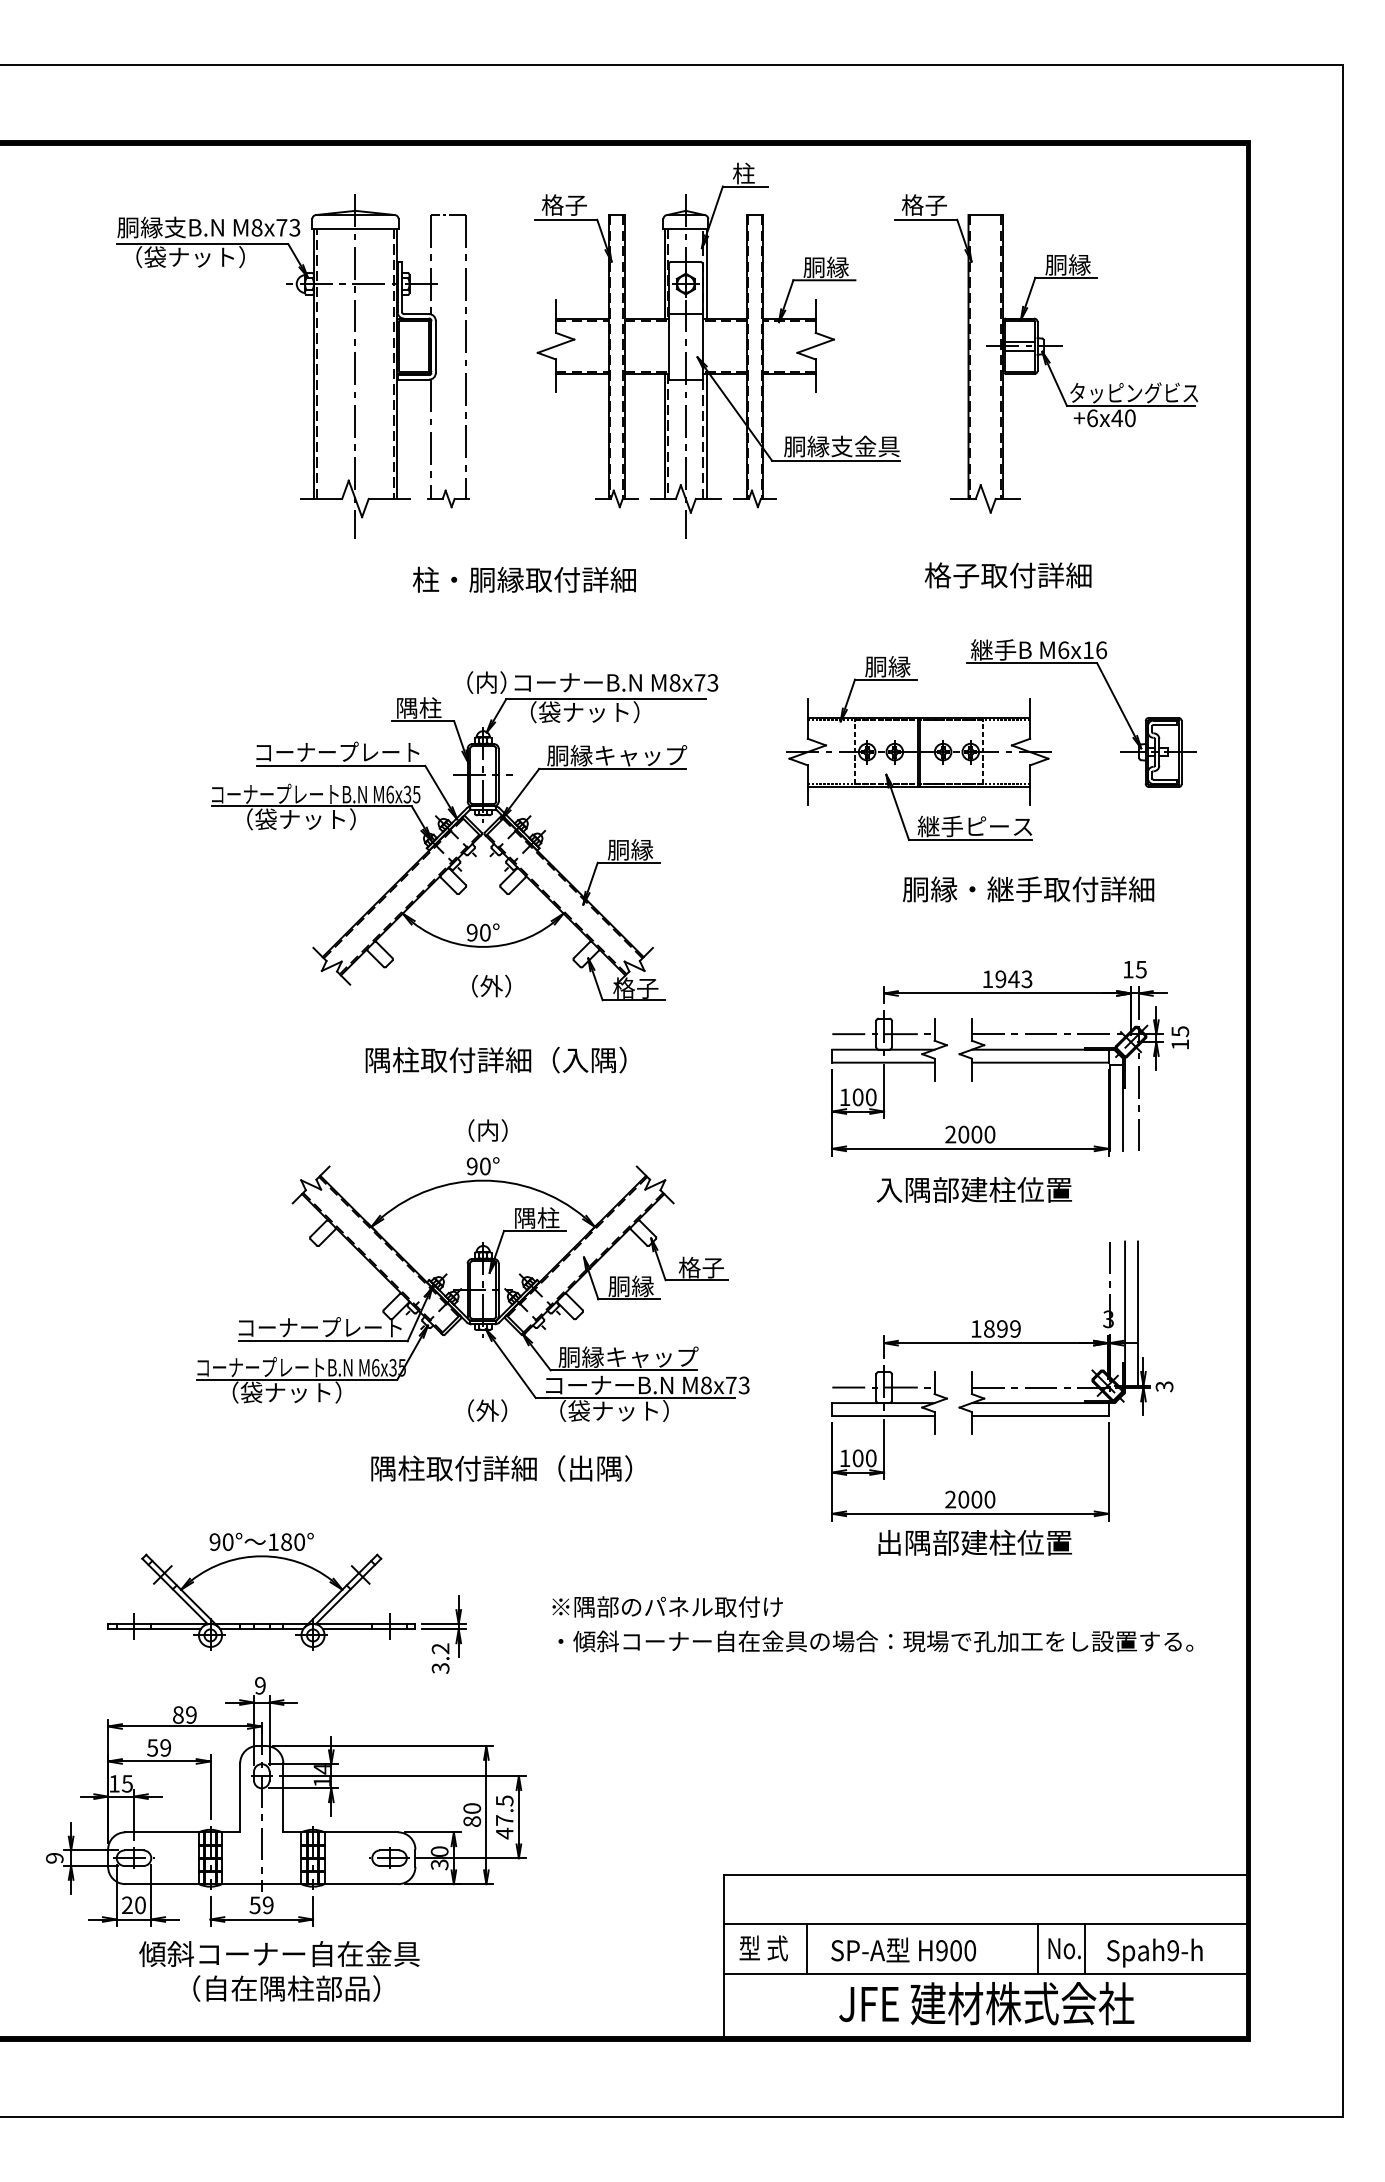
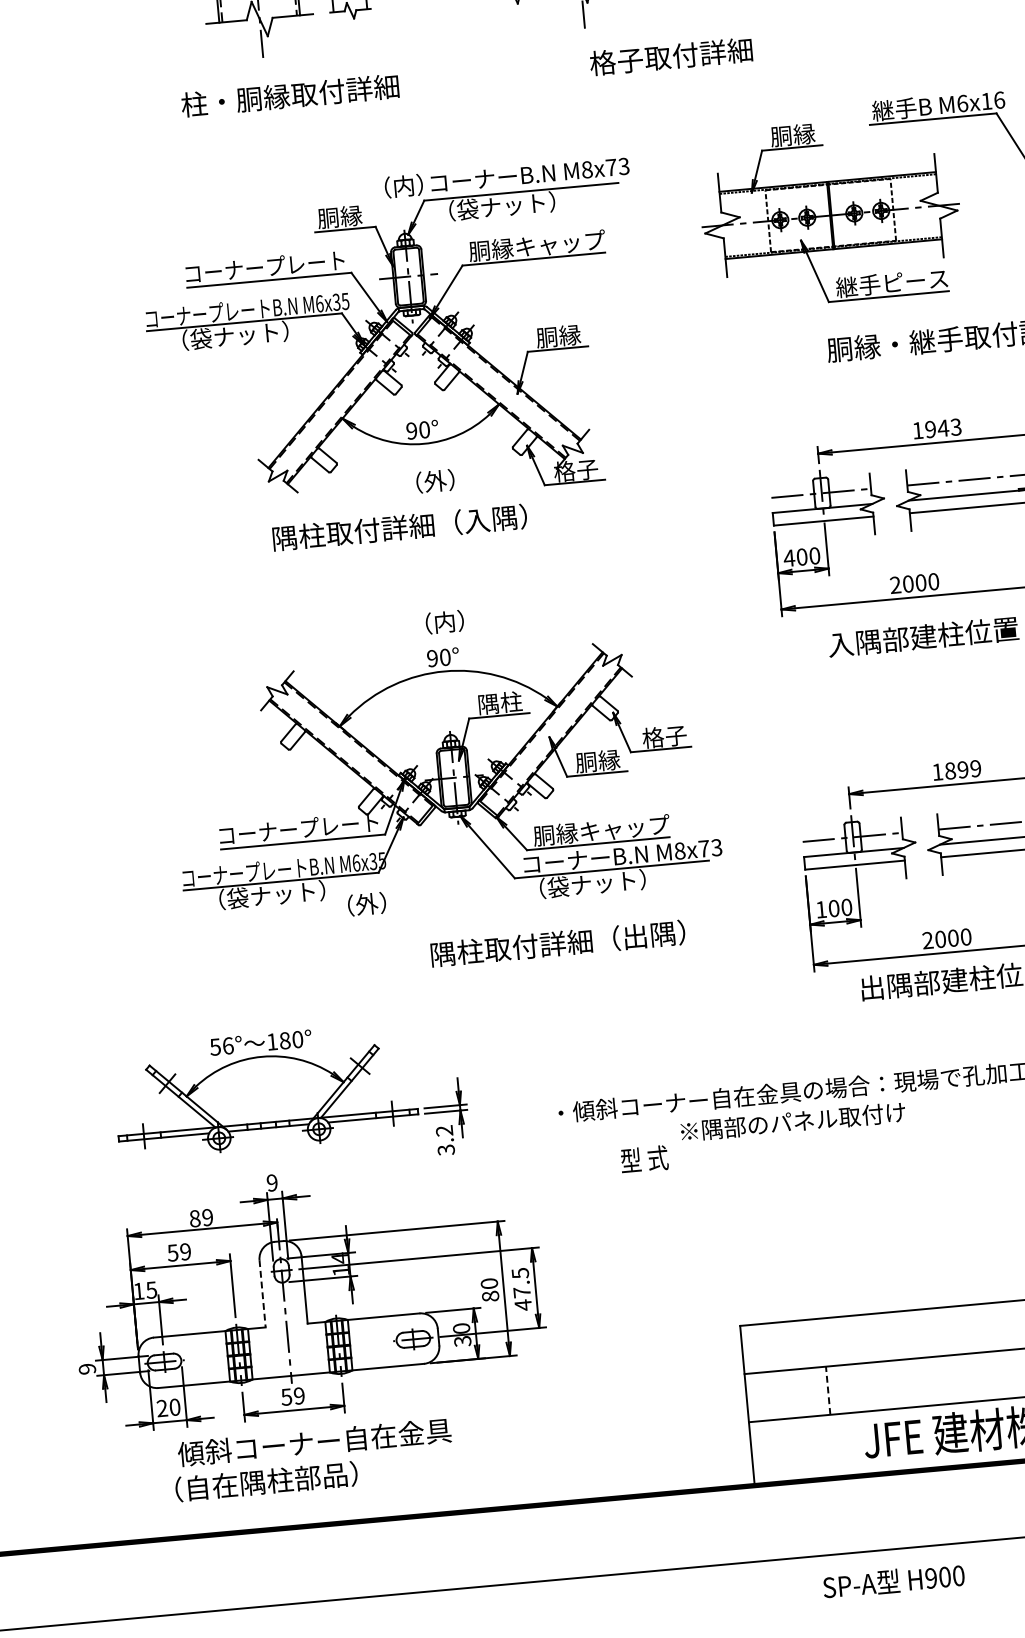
text: (1007, 575) -> (670, 56), moved
text: (523, 579) -> (289, 95), moved
text: (418, 707) -> (339, 216), 隅柱 -> 胴縁
text: (495, 1059) -> (399, 527), moved
text: (844, 1096) -> (788, 557), 100 -> 400
text: (487, 1410) -> (366, 904), moved
text: (501, 1468) -> (557, 943), moved
text: (221, 1541) -> (221, 1045), 90° -> 56°
text: (667, 1606) -> (793, 1121), moved
line: (240, 1797) -> (262, 1293), solid -> dashed
text: (763, 1948) -> (644, 1159), moved
line: (807, 1949) -> (828, 1391), solid -> dashed
text: (903, 1949) -> (893, 1580), moved
text: (286, 1988) -> (266, 1481), moved

